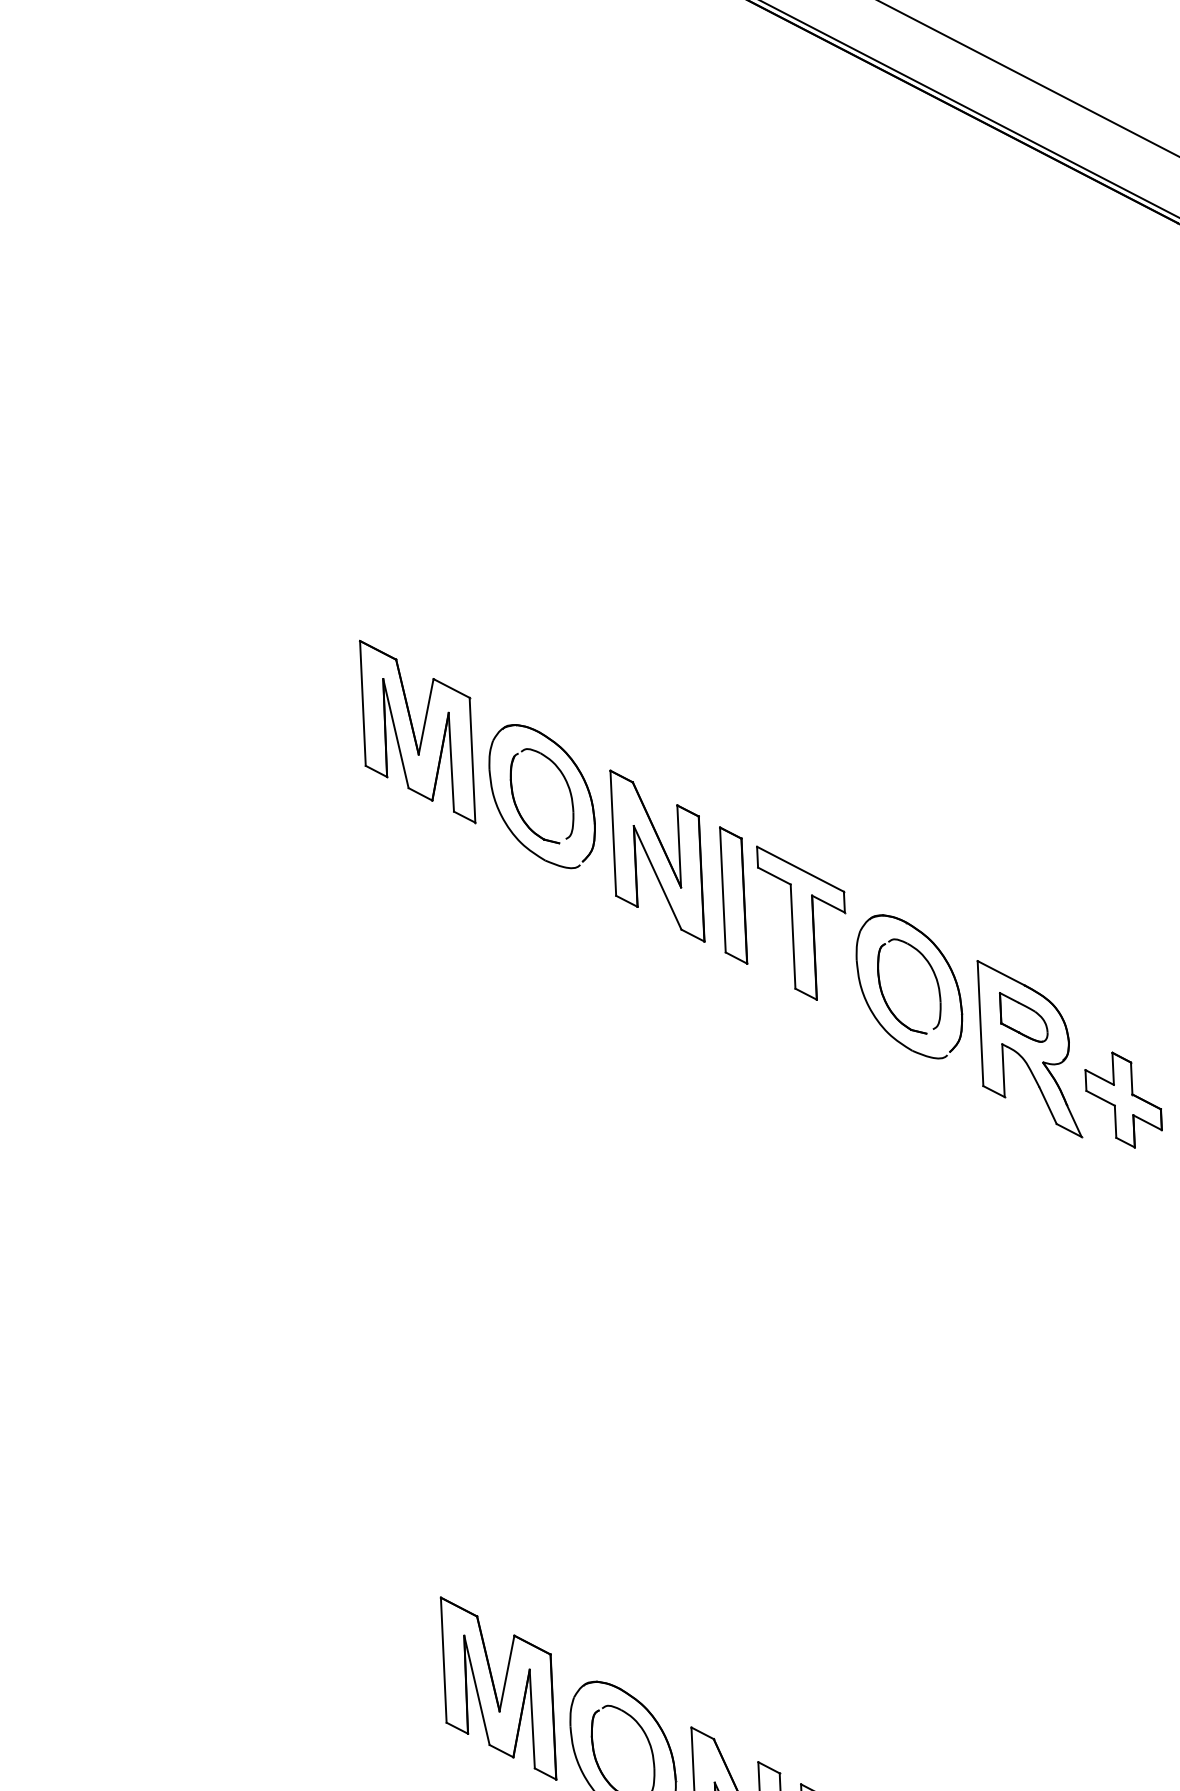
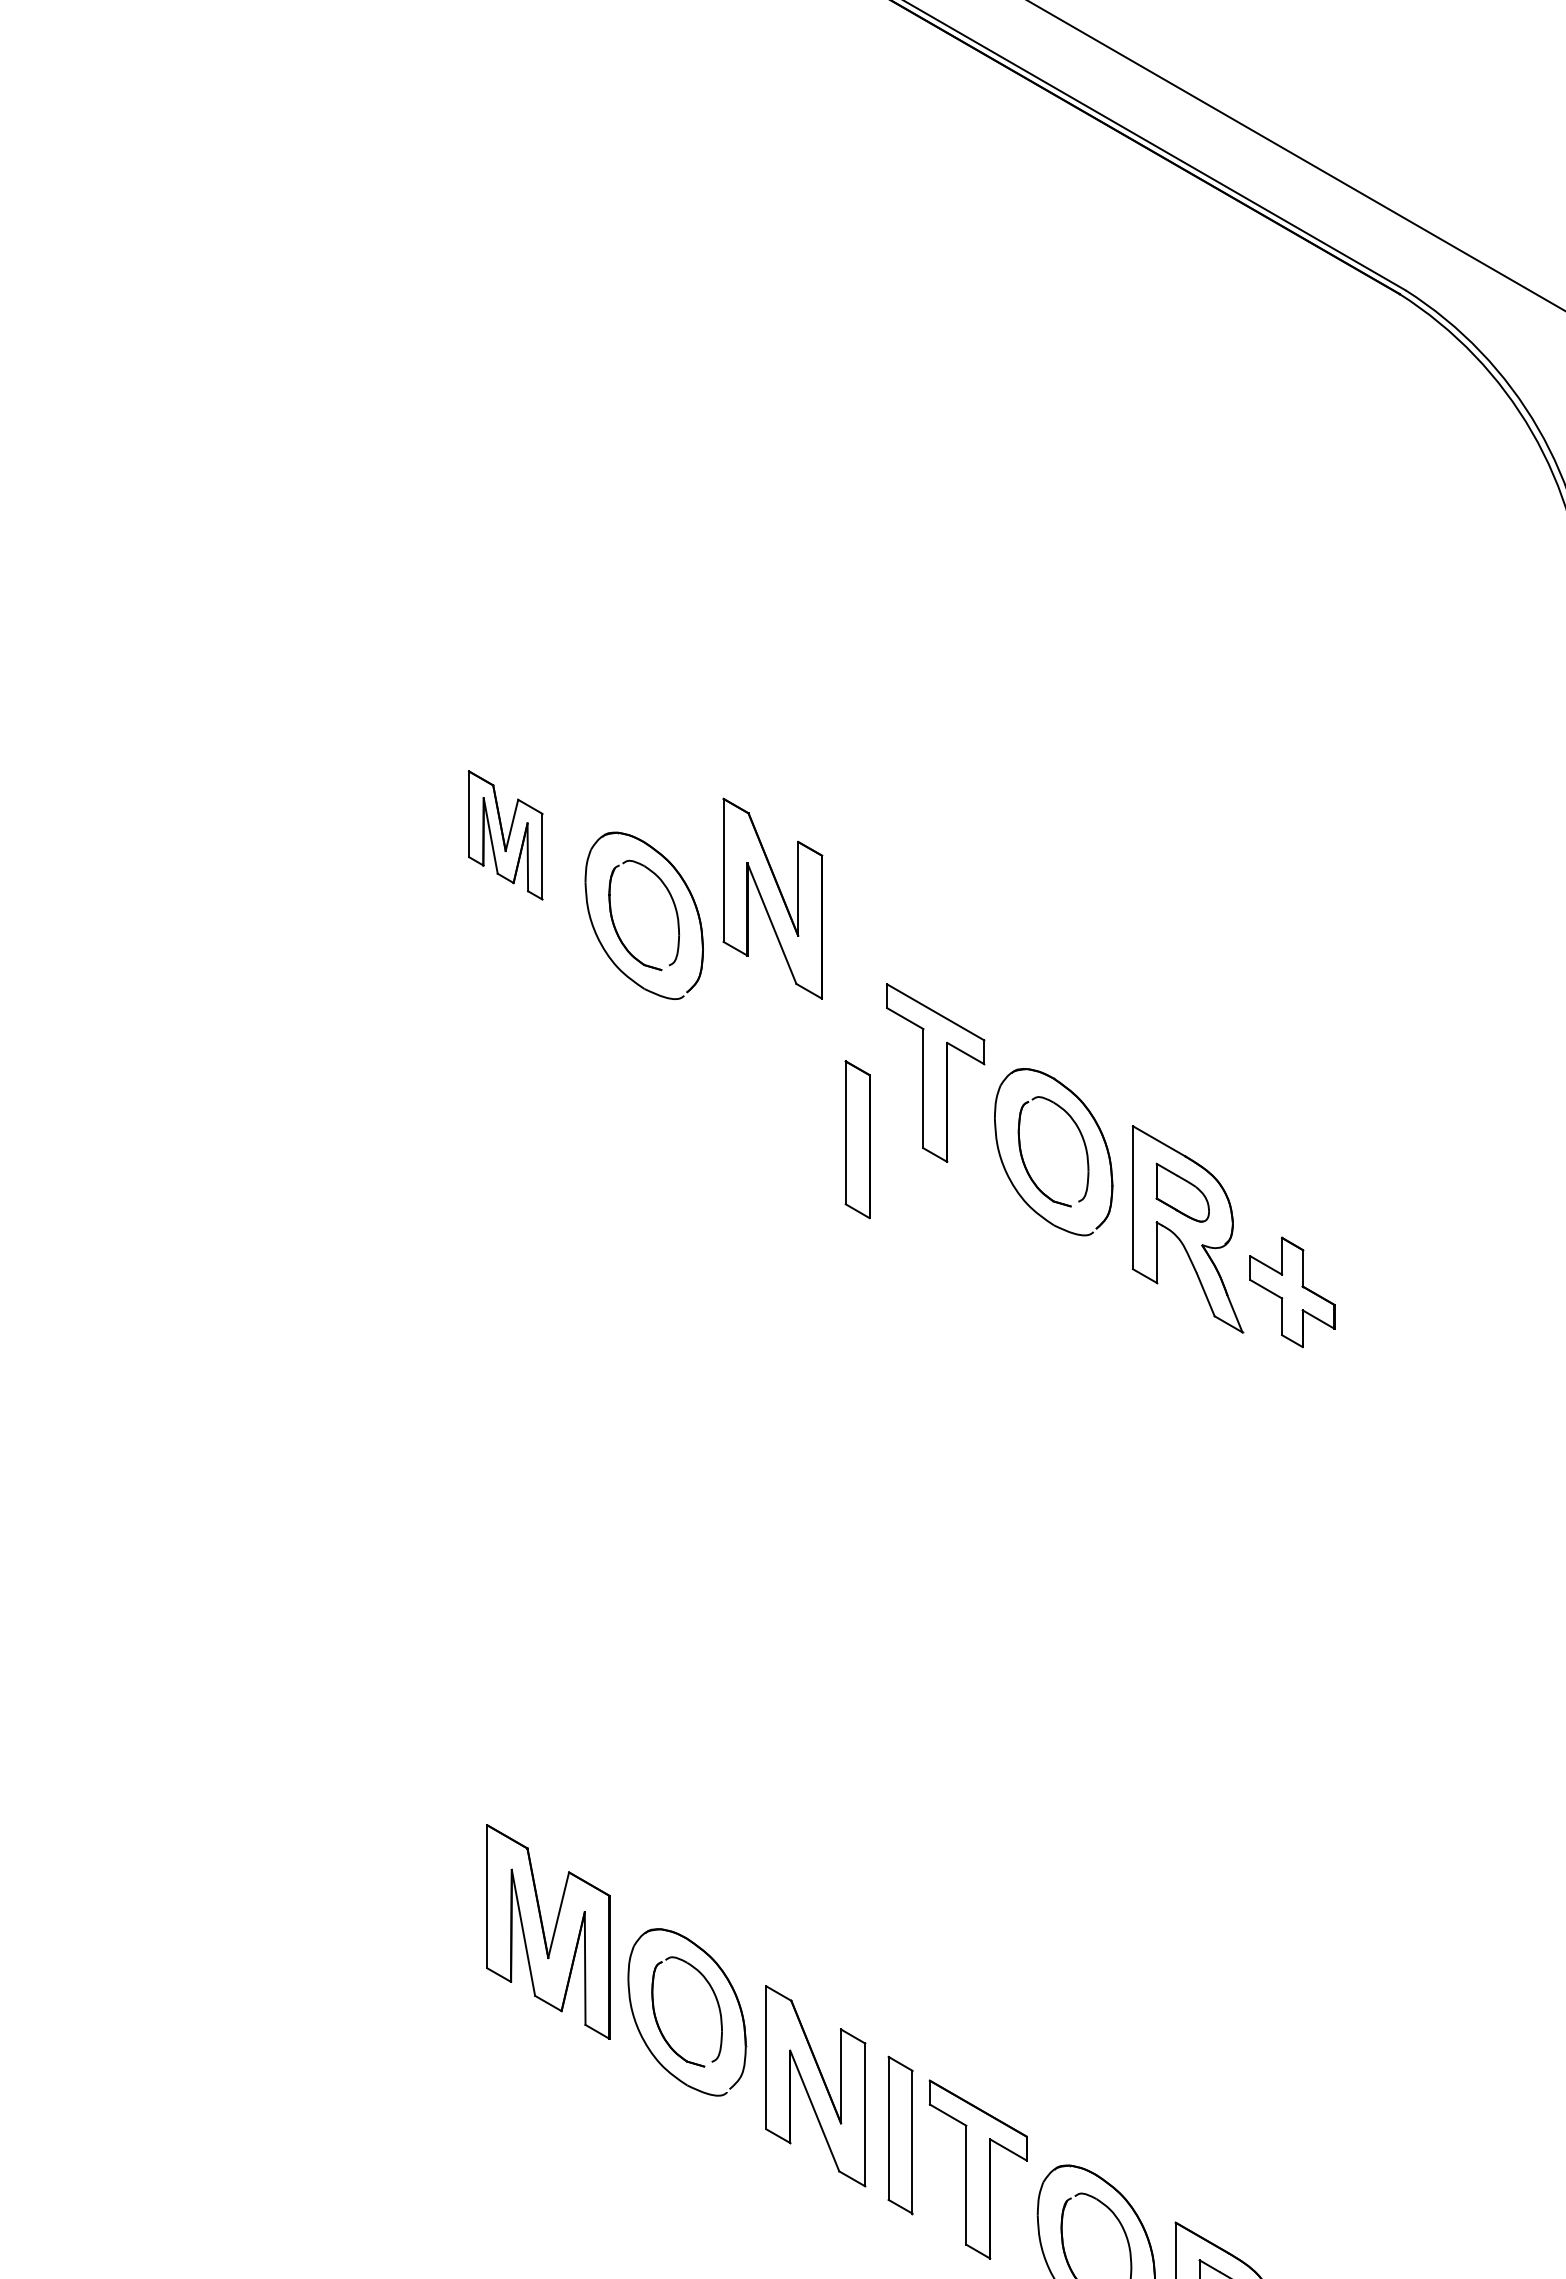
part: (417, 731) -> (505, 835), size x0.6
part: (657, 855) -> (772, 898), moved
part: (733, 895) -> (857, 1139), moved

